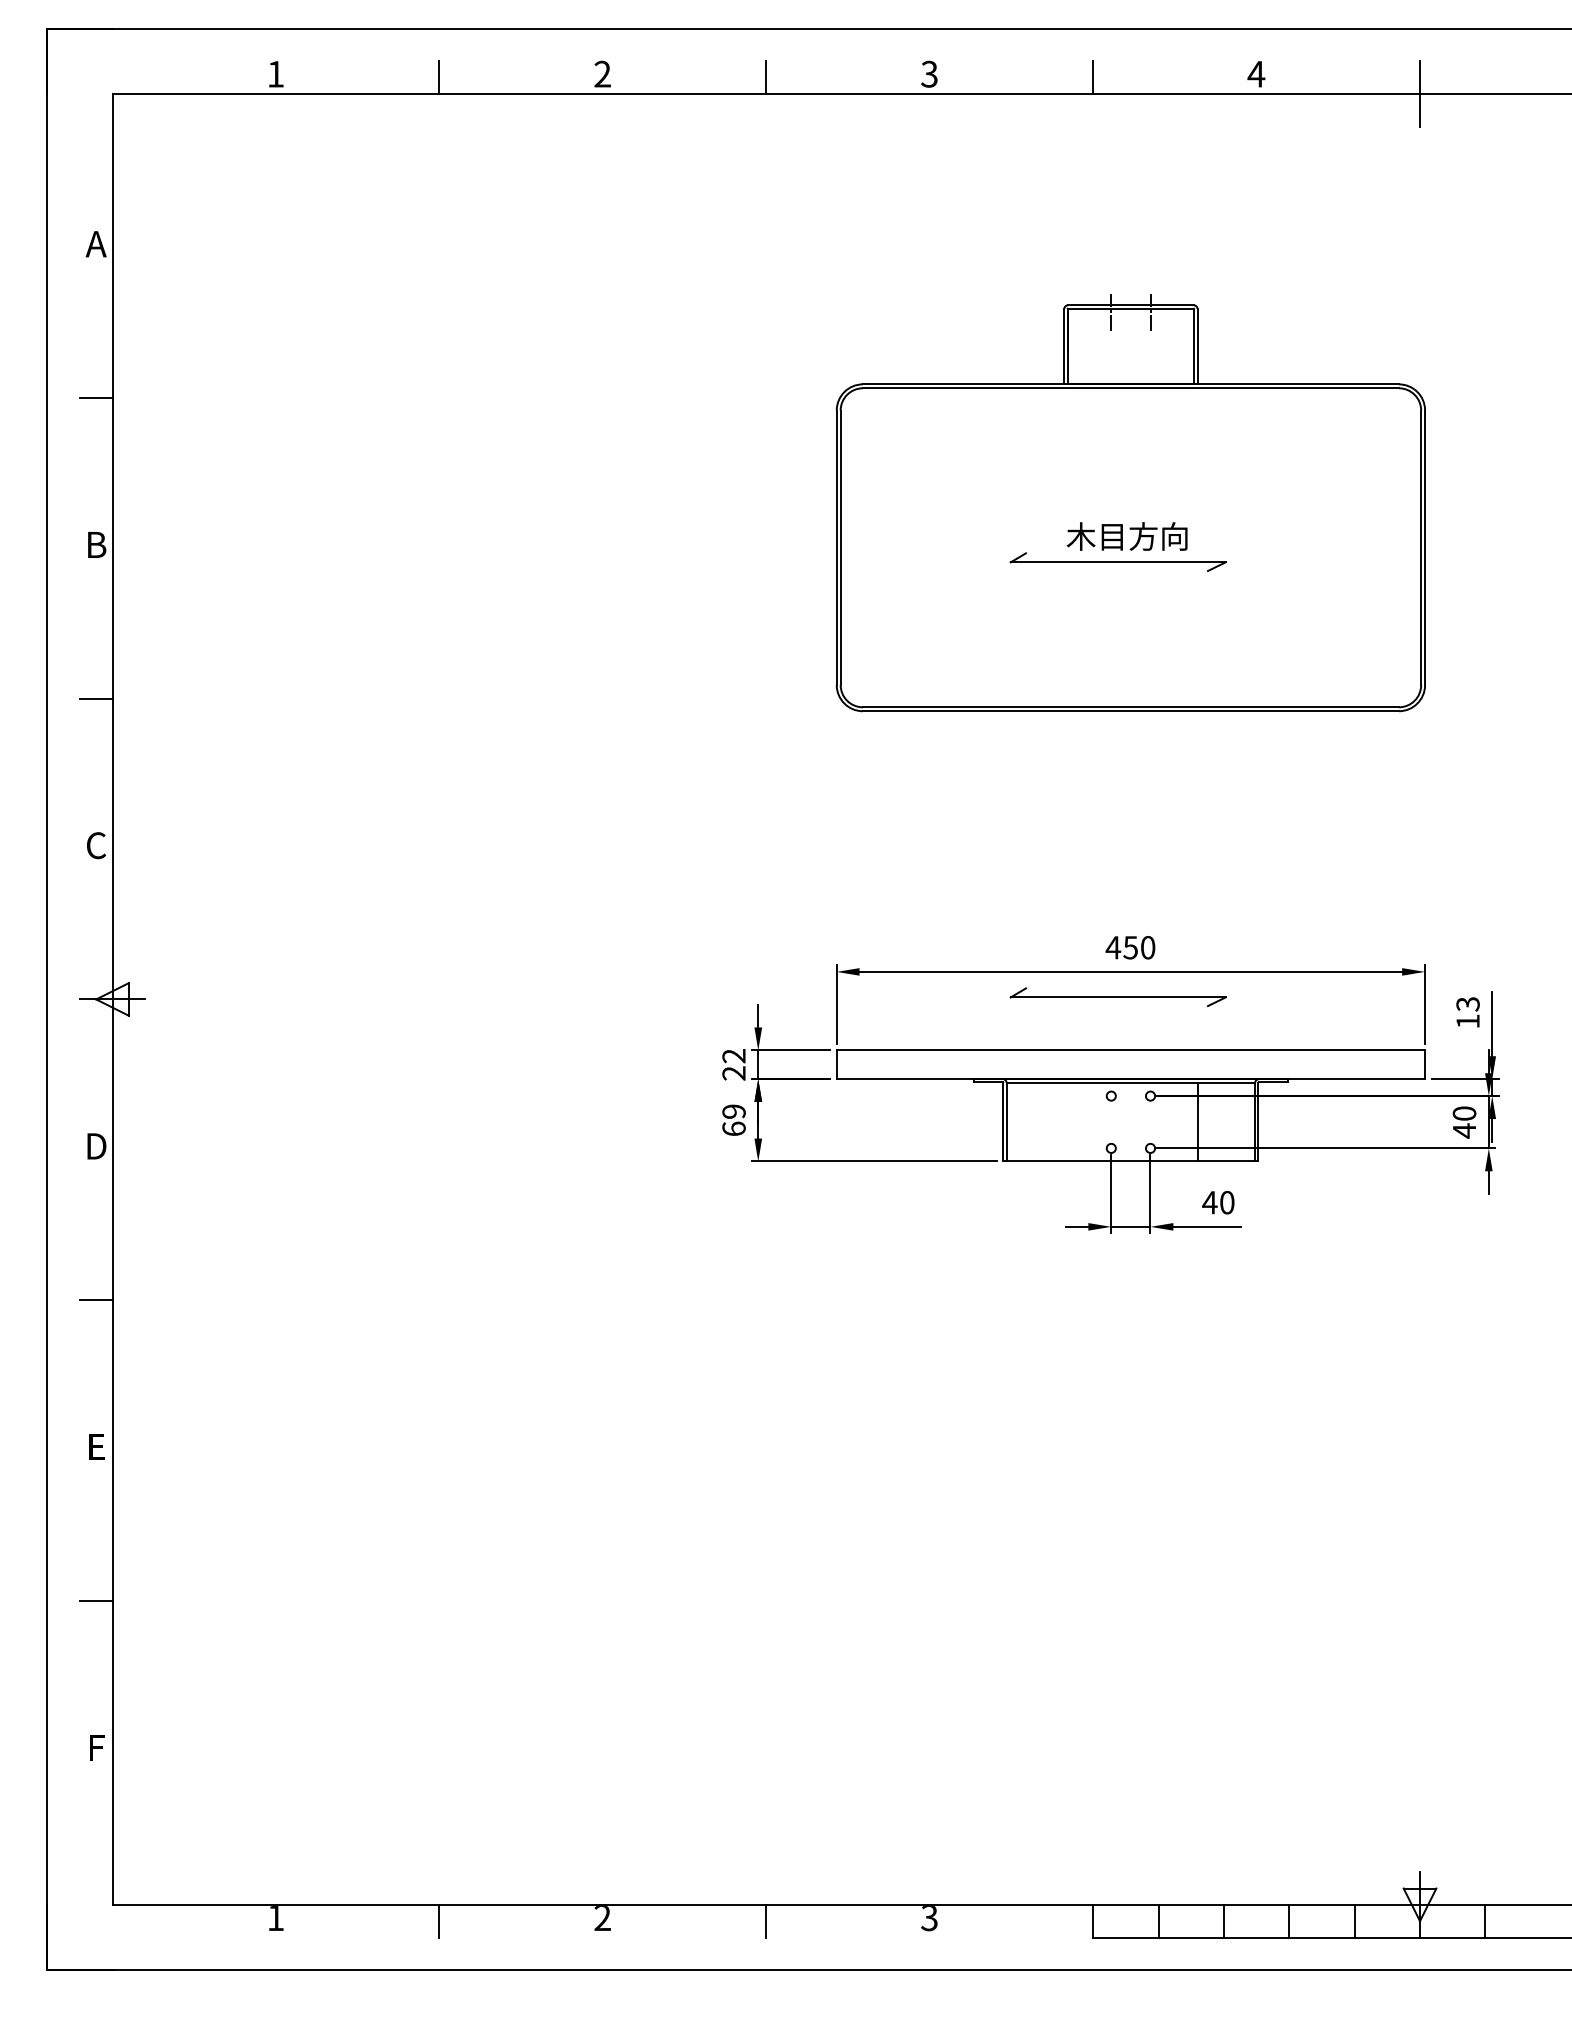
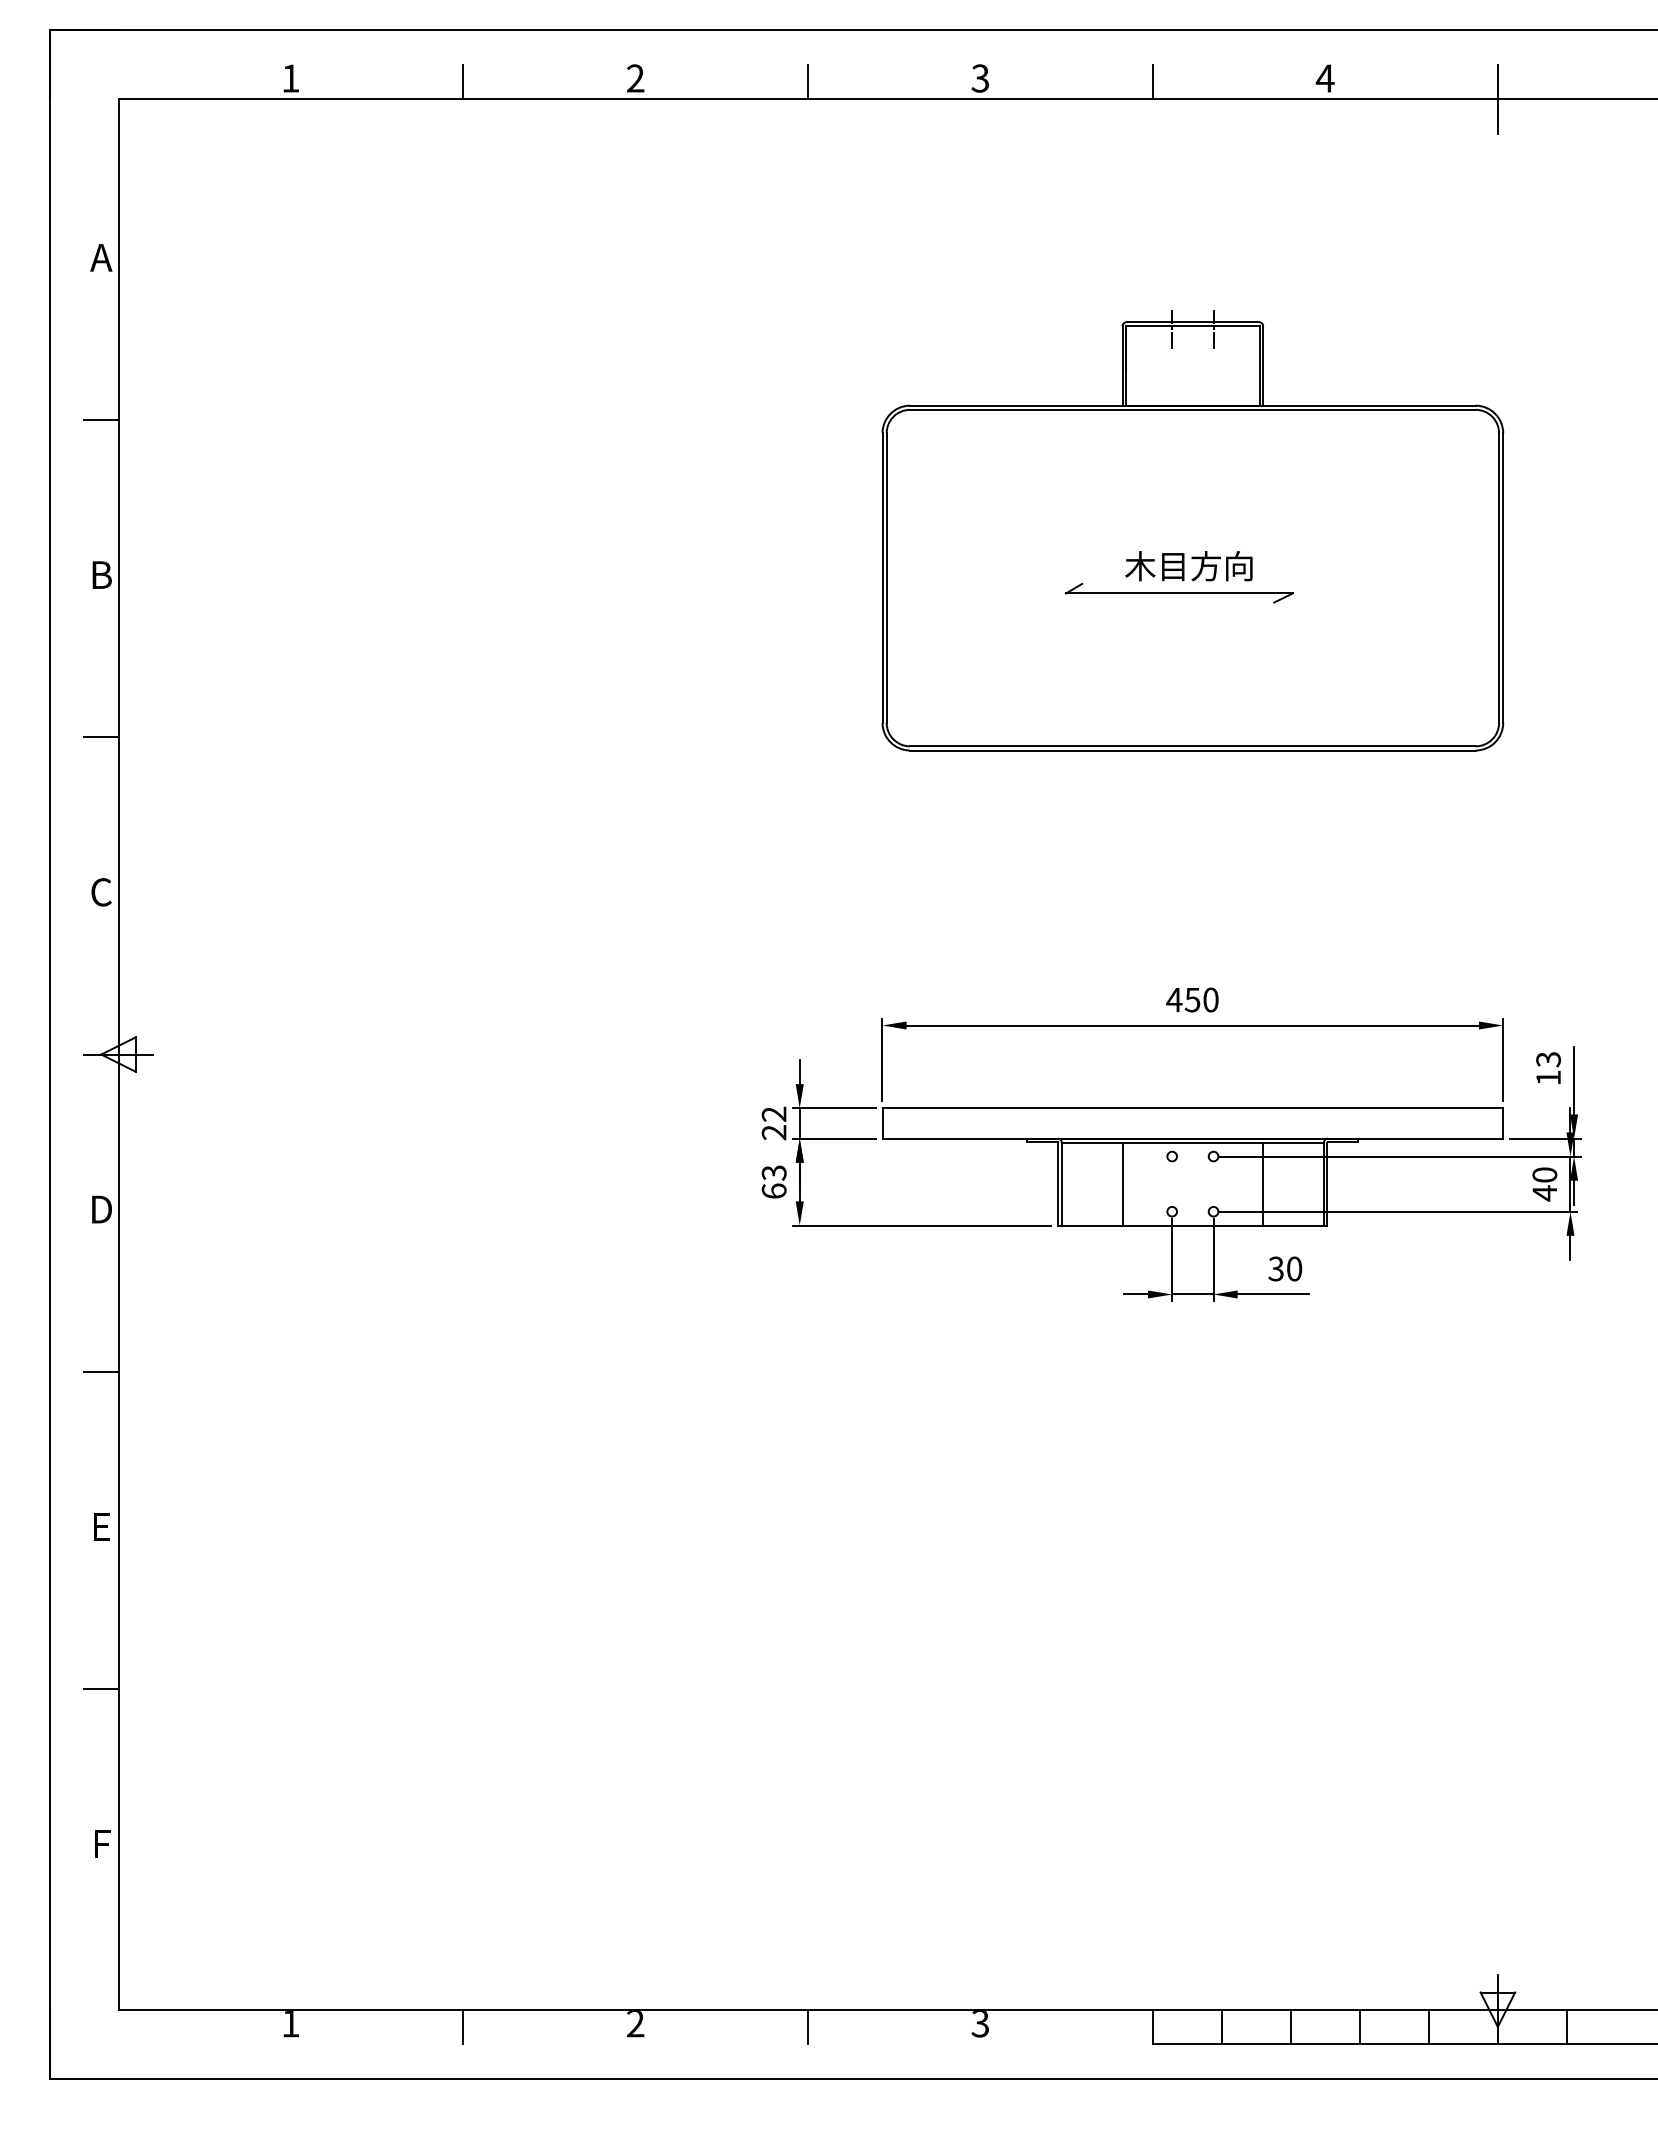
part: (1118, 996) -> (1179, 1051), removed
text: (734, 1111) -> (774, 1172), 69 -> 63
line: (1064, 1121) -> (1122, 1183), added
text: (1209, 1202) -> (1275, 1268), 40 -> 30

